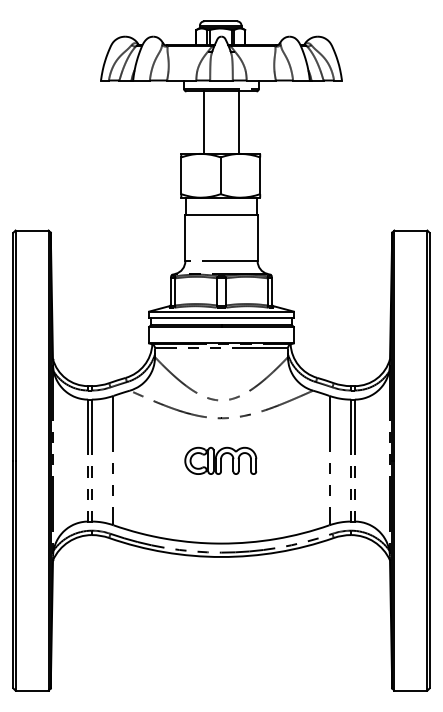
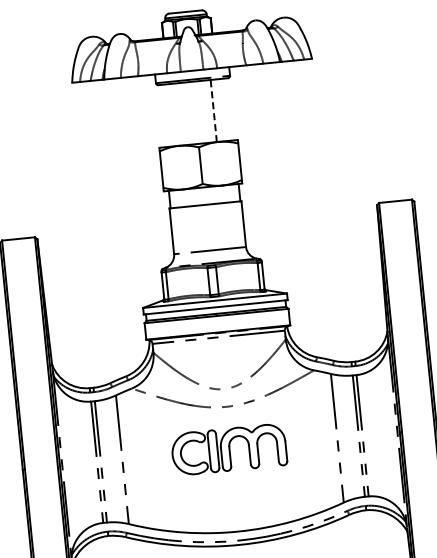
line: (203, 122) -> (178, 114), removed
line: (239, 122) -> (214, 110), solid -> dashed
part: (220, 460) -> (228, 449), size x1.6

